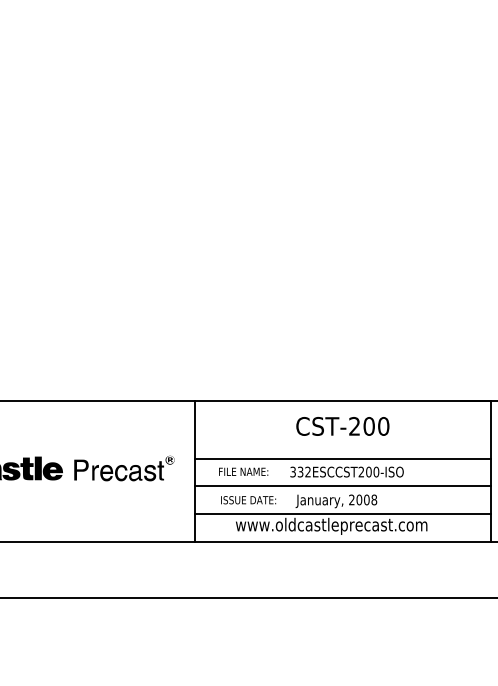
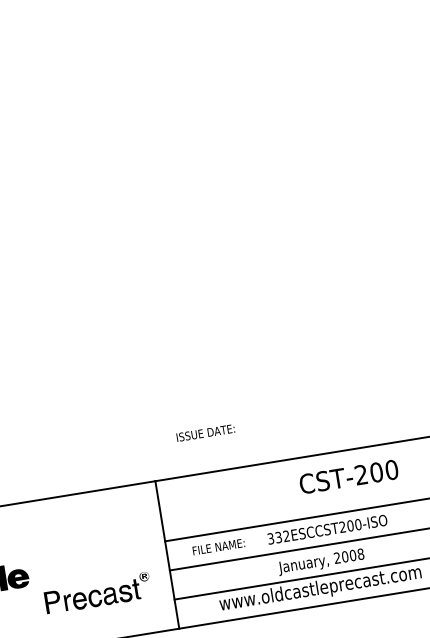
text: (342, 426) -> (348, 477), moved
part: (124, 468) -> (97, 593), moved
text: (248, 500) -> (205, 433), moved

